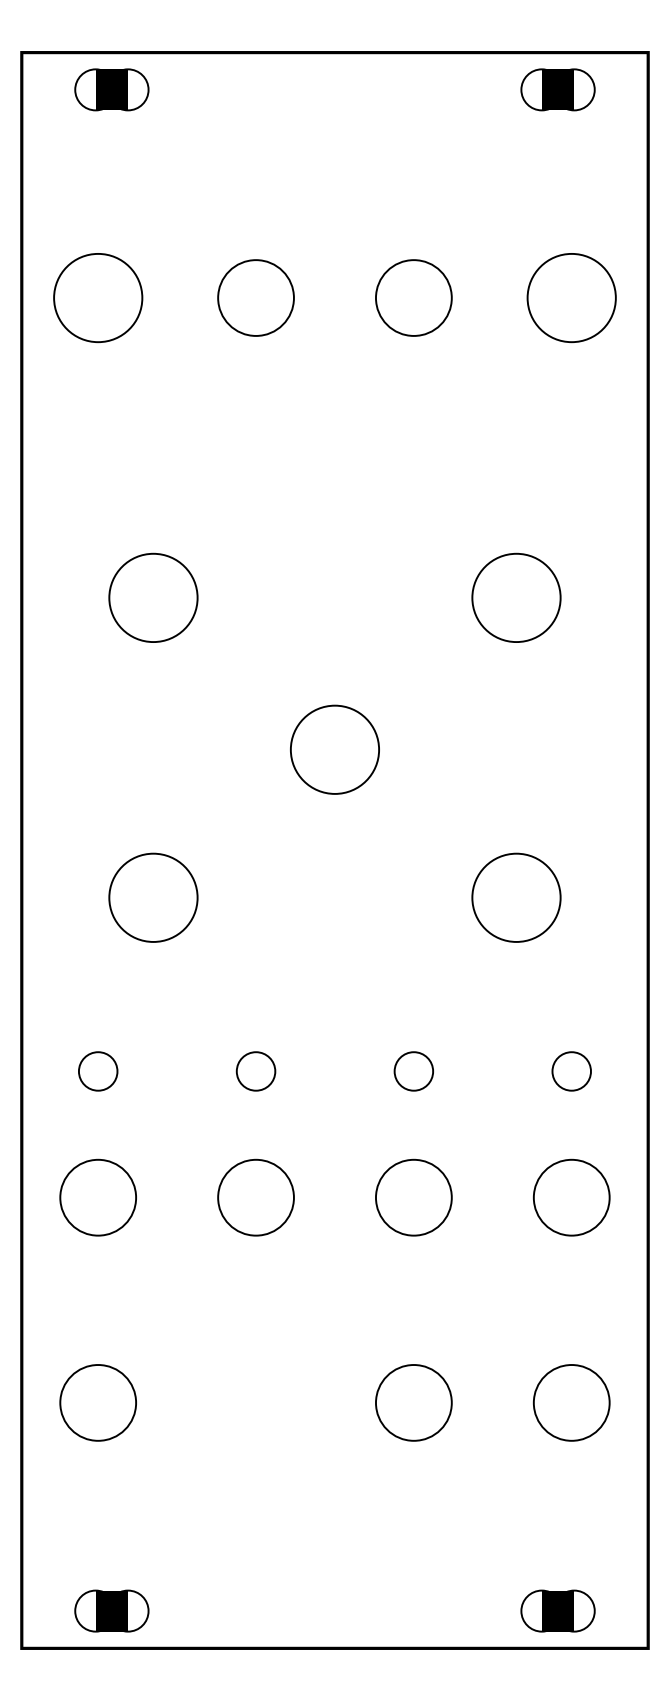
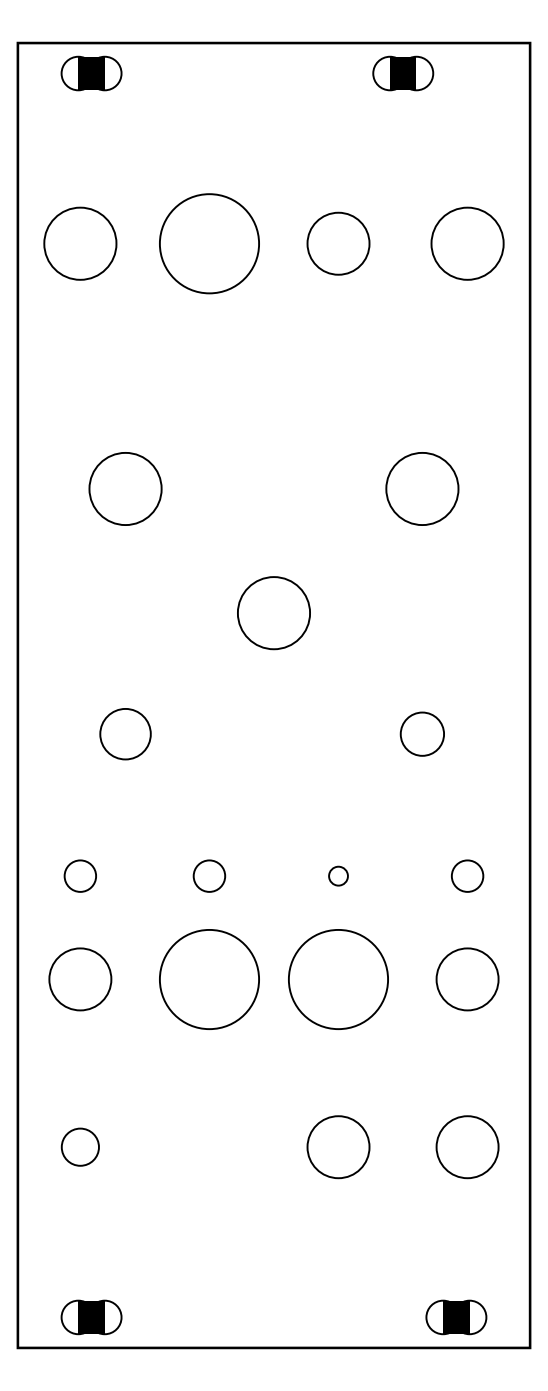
part: (557, 89) -> (402, 73), moved
circle: (255, 297) -> (208, 243), size x1.6
circle: (153, 897) -> (125, 733), size x0.7
circle: (516, 897) -> (422, 733), size x0.6
circle: (413, 1071) -> (338, 876), size x0.6
circle: (255, 1197) -> (208, 979), size x1.6
circle: (413, 1197) -> (338, 979), size x1.6
circle: (98, 1402) -> (80, 1146), size x0.6

